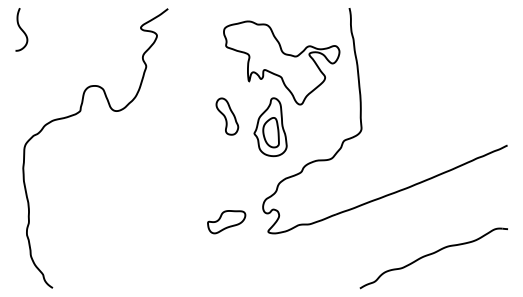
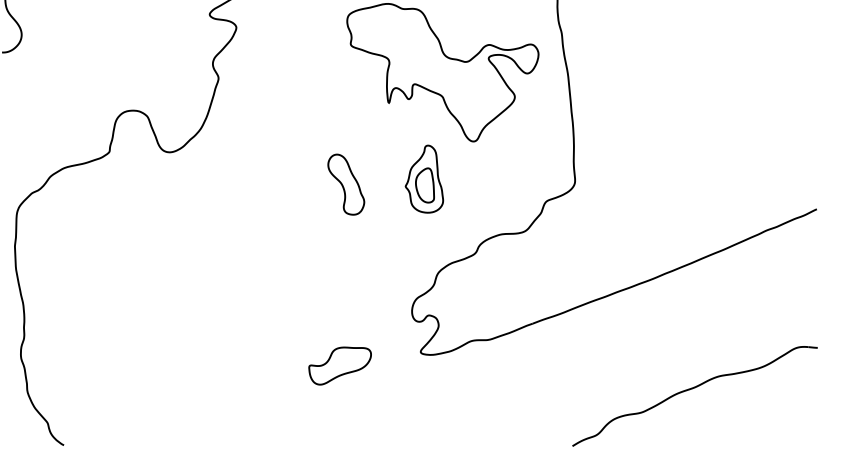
part: (227, 116) -> (346, 184), moved
part: (270, 127) -> (424, 179), size x0.7
part: (226, 222) -> (339, 366), moved

